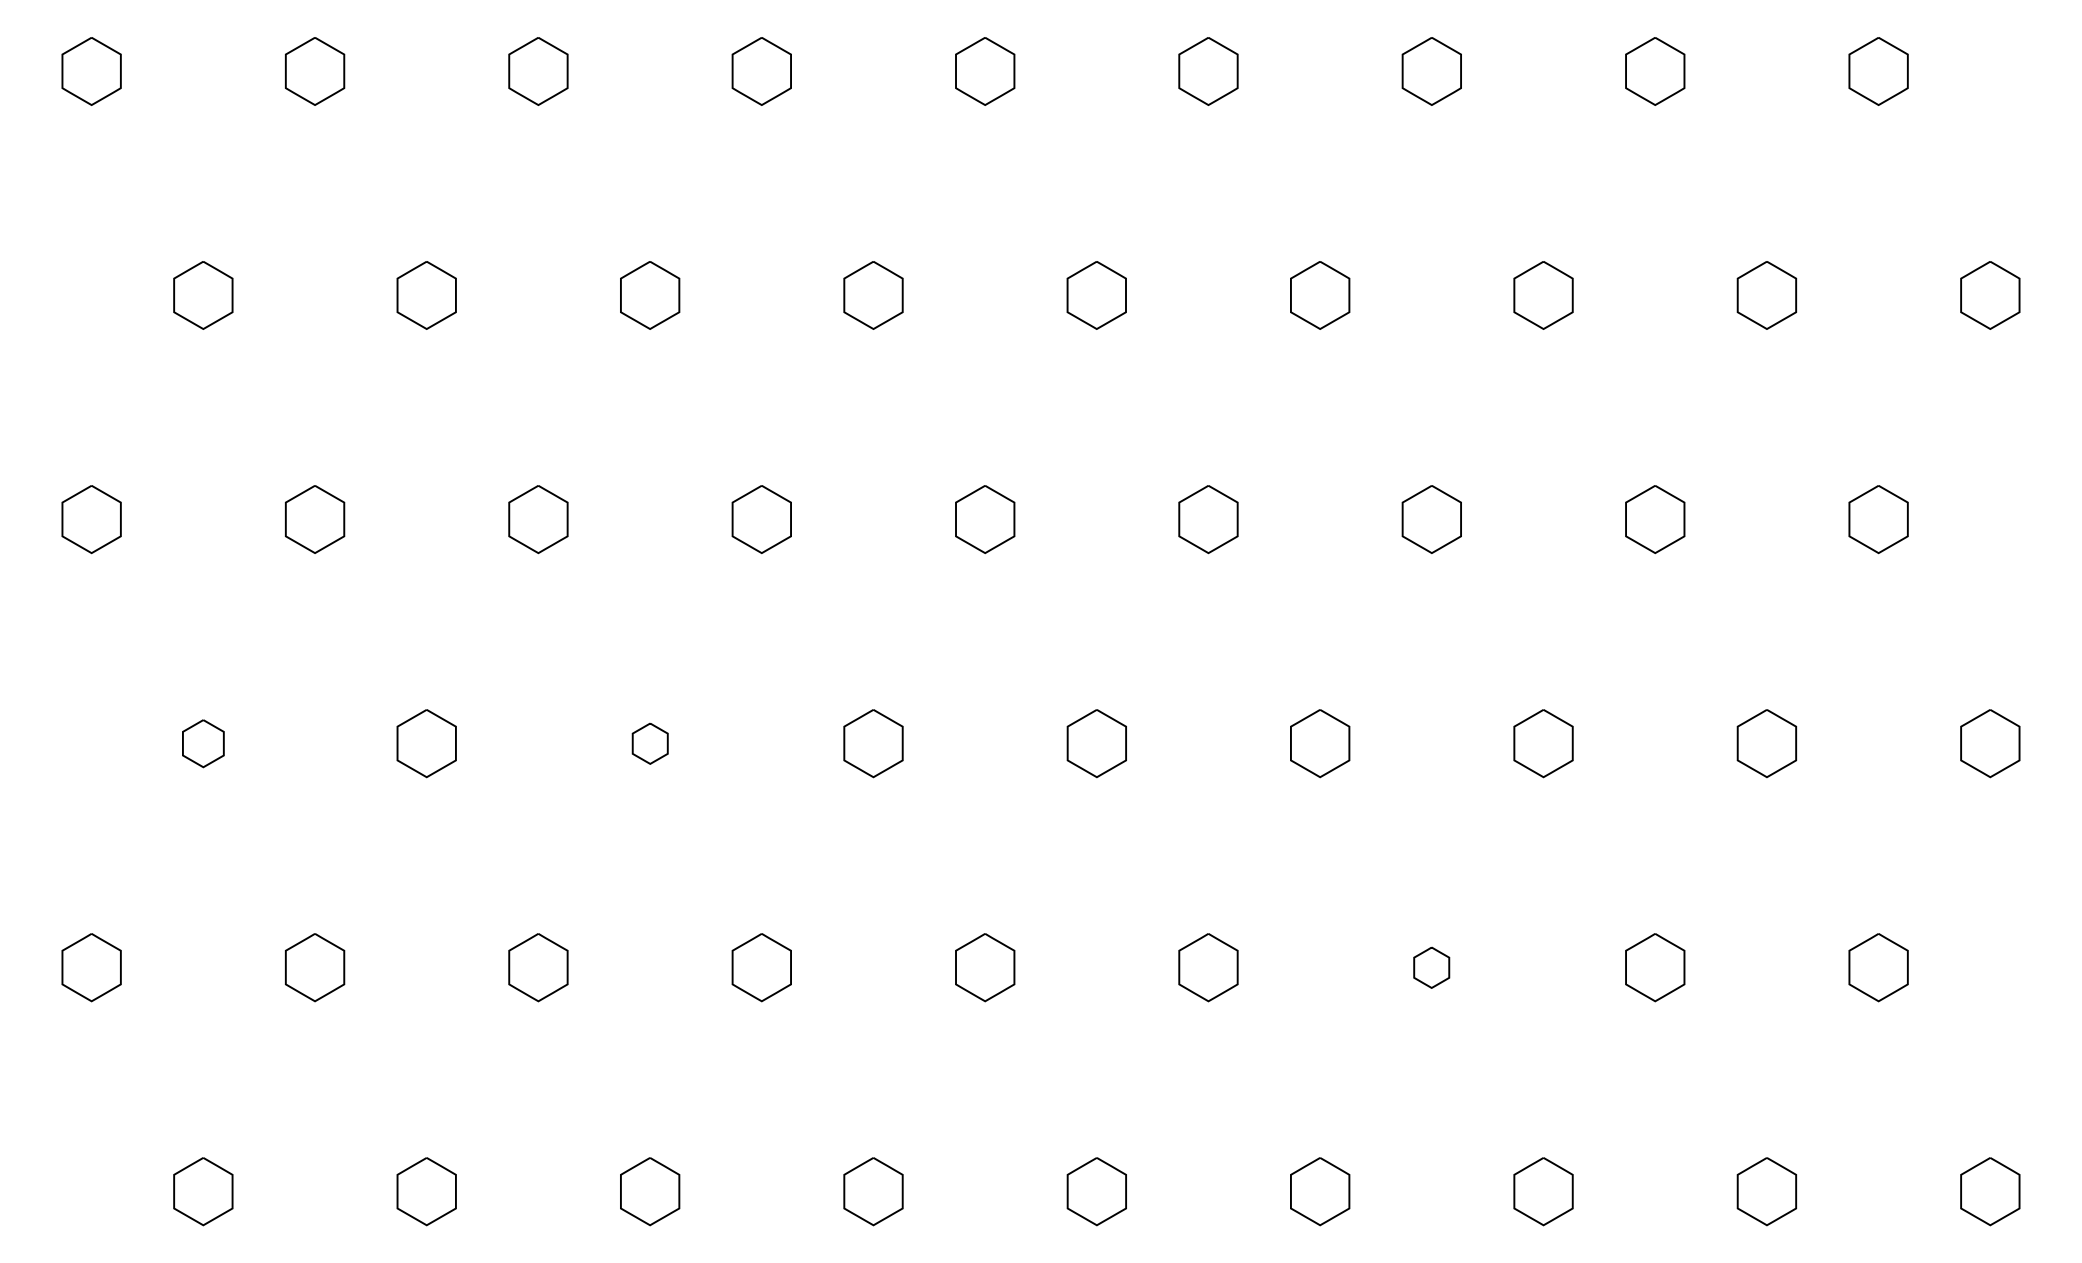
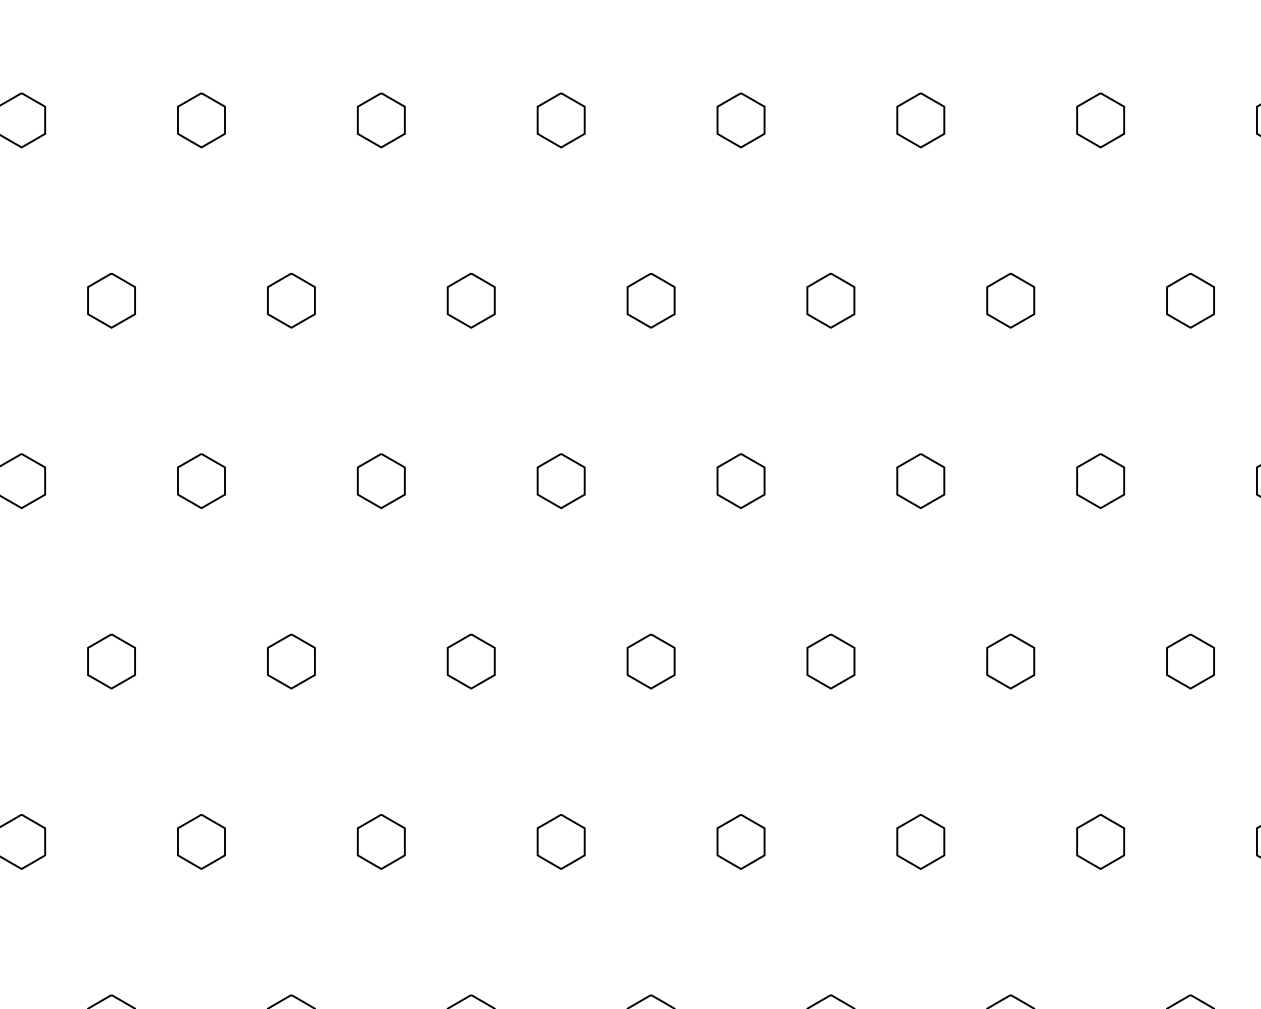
part: (203, 743) -> (111, 661), size x1.43
part: (650, 743) -> (471, 661), size x1.67
part: (1431, 967) -> (1100, 841), size x1.67

